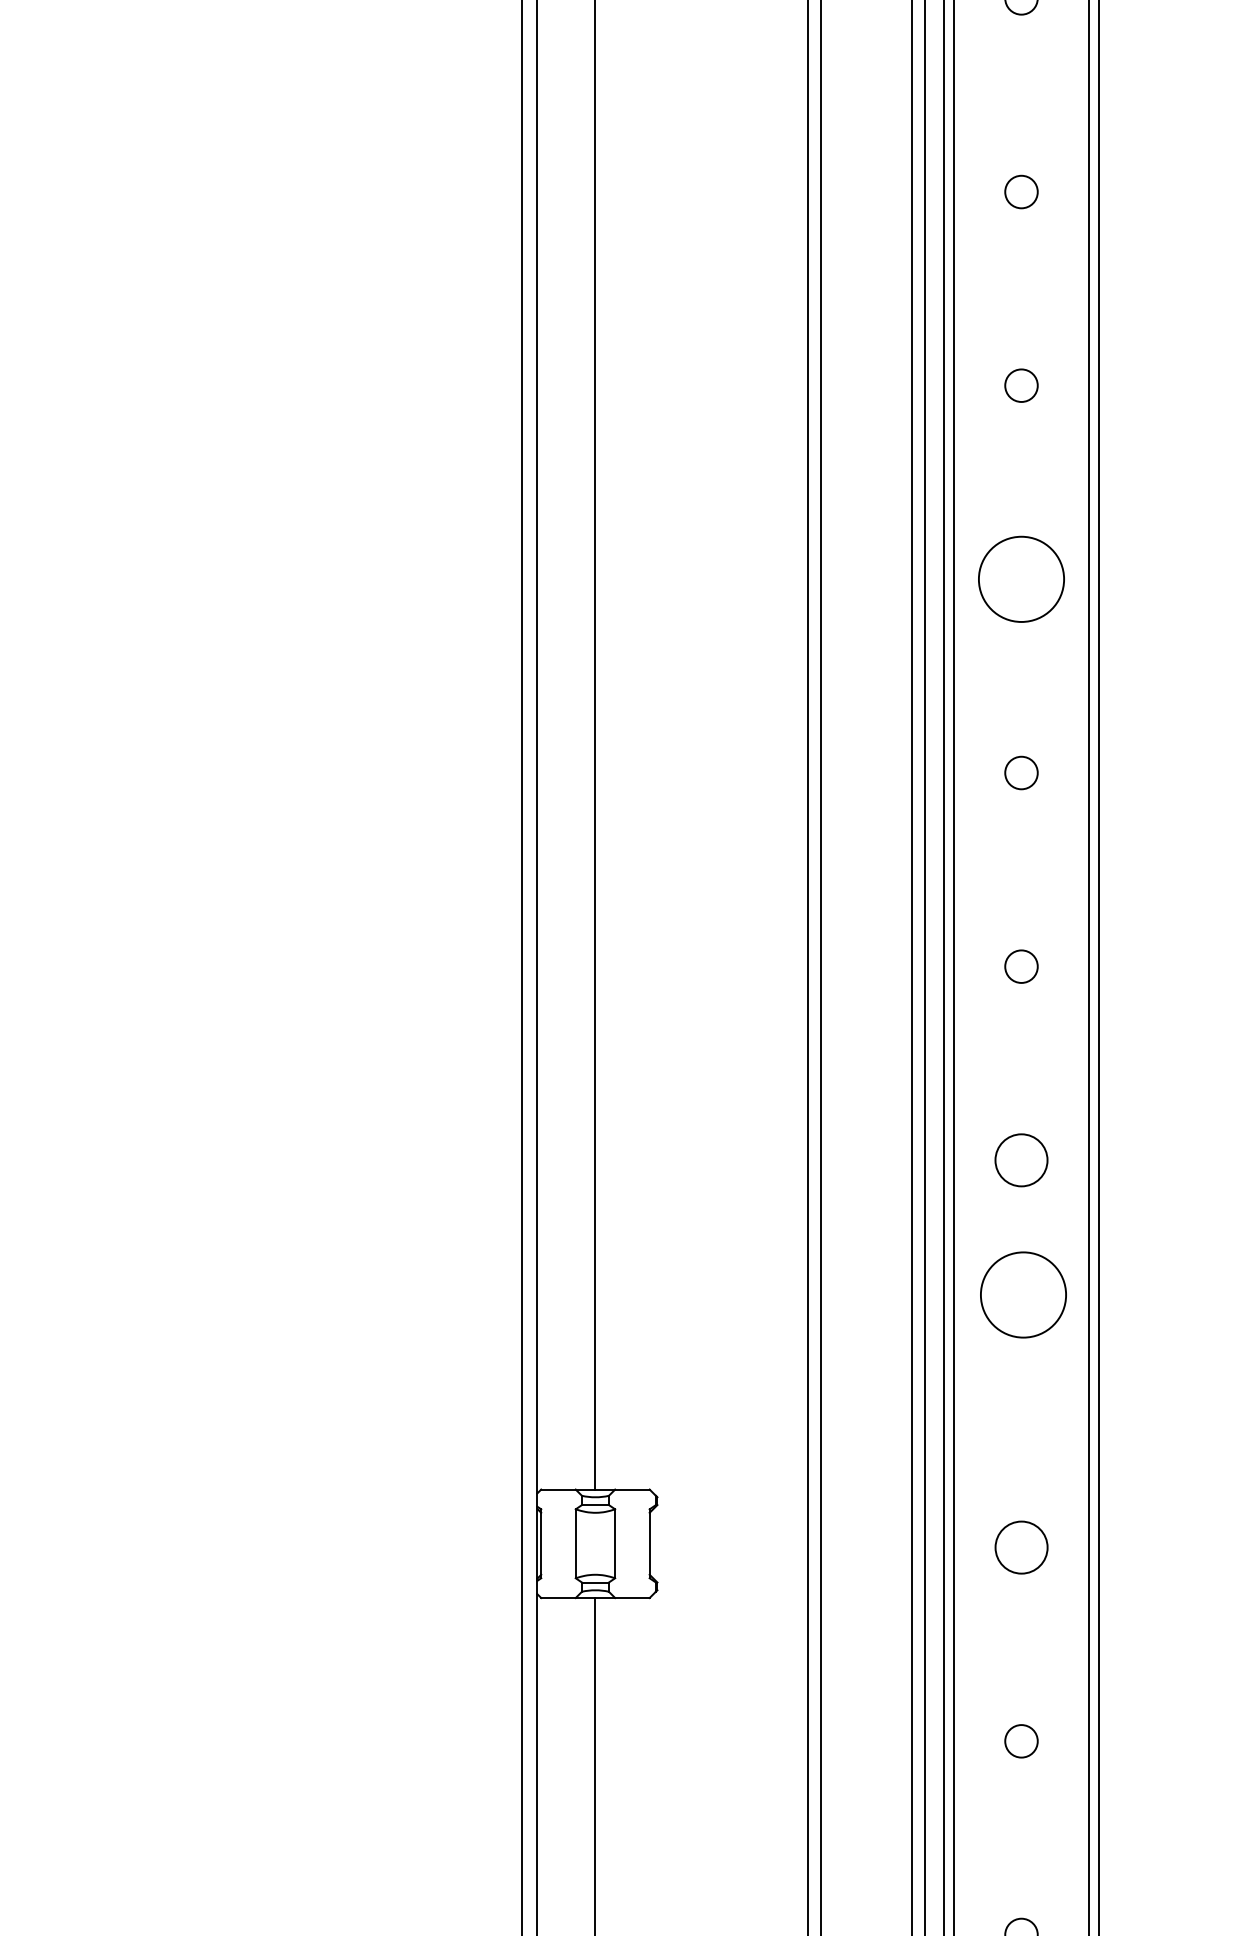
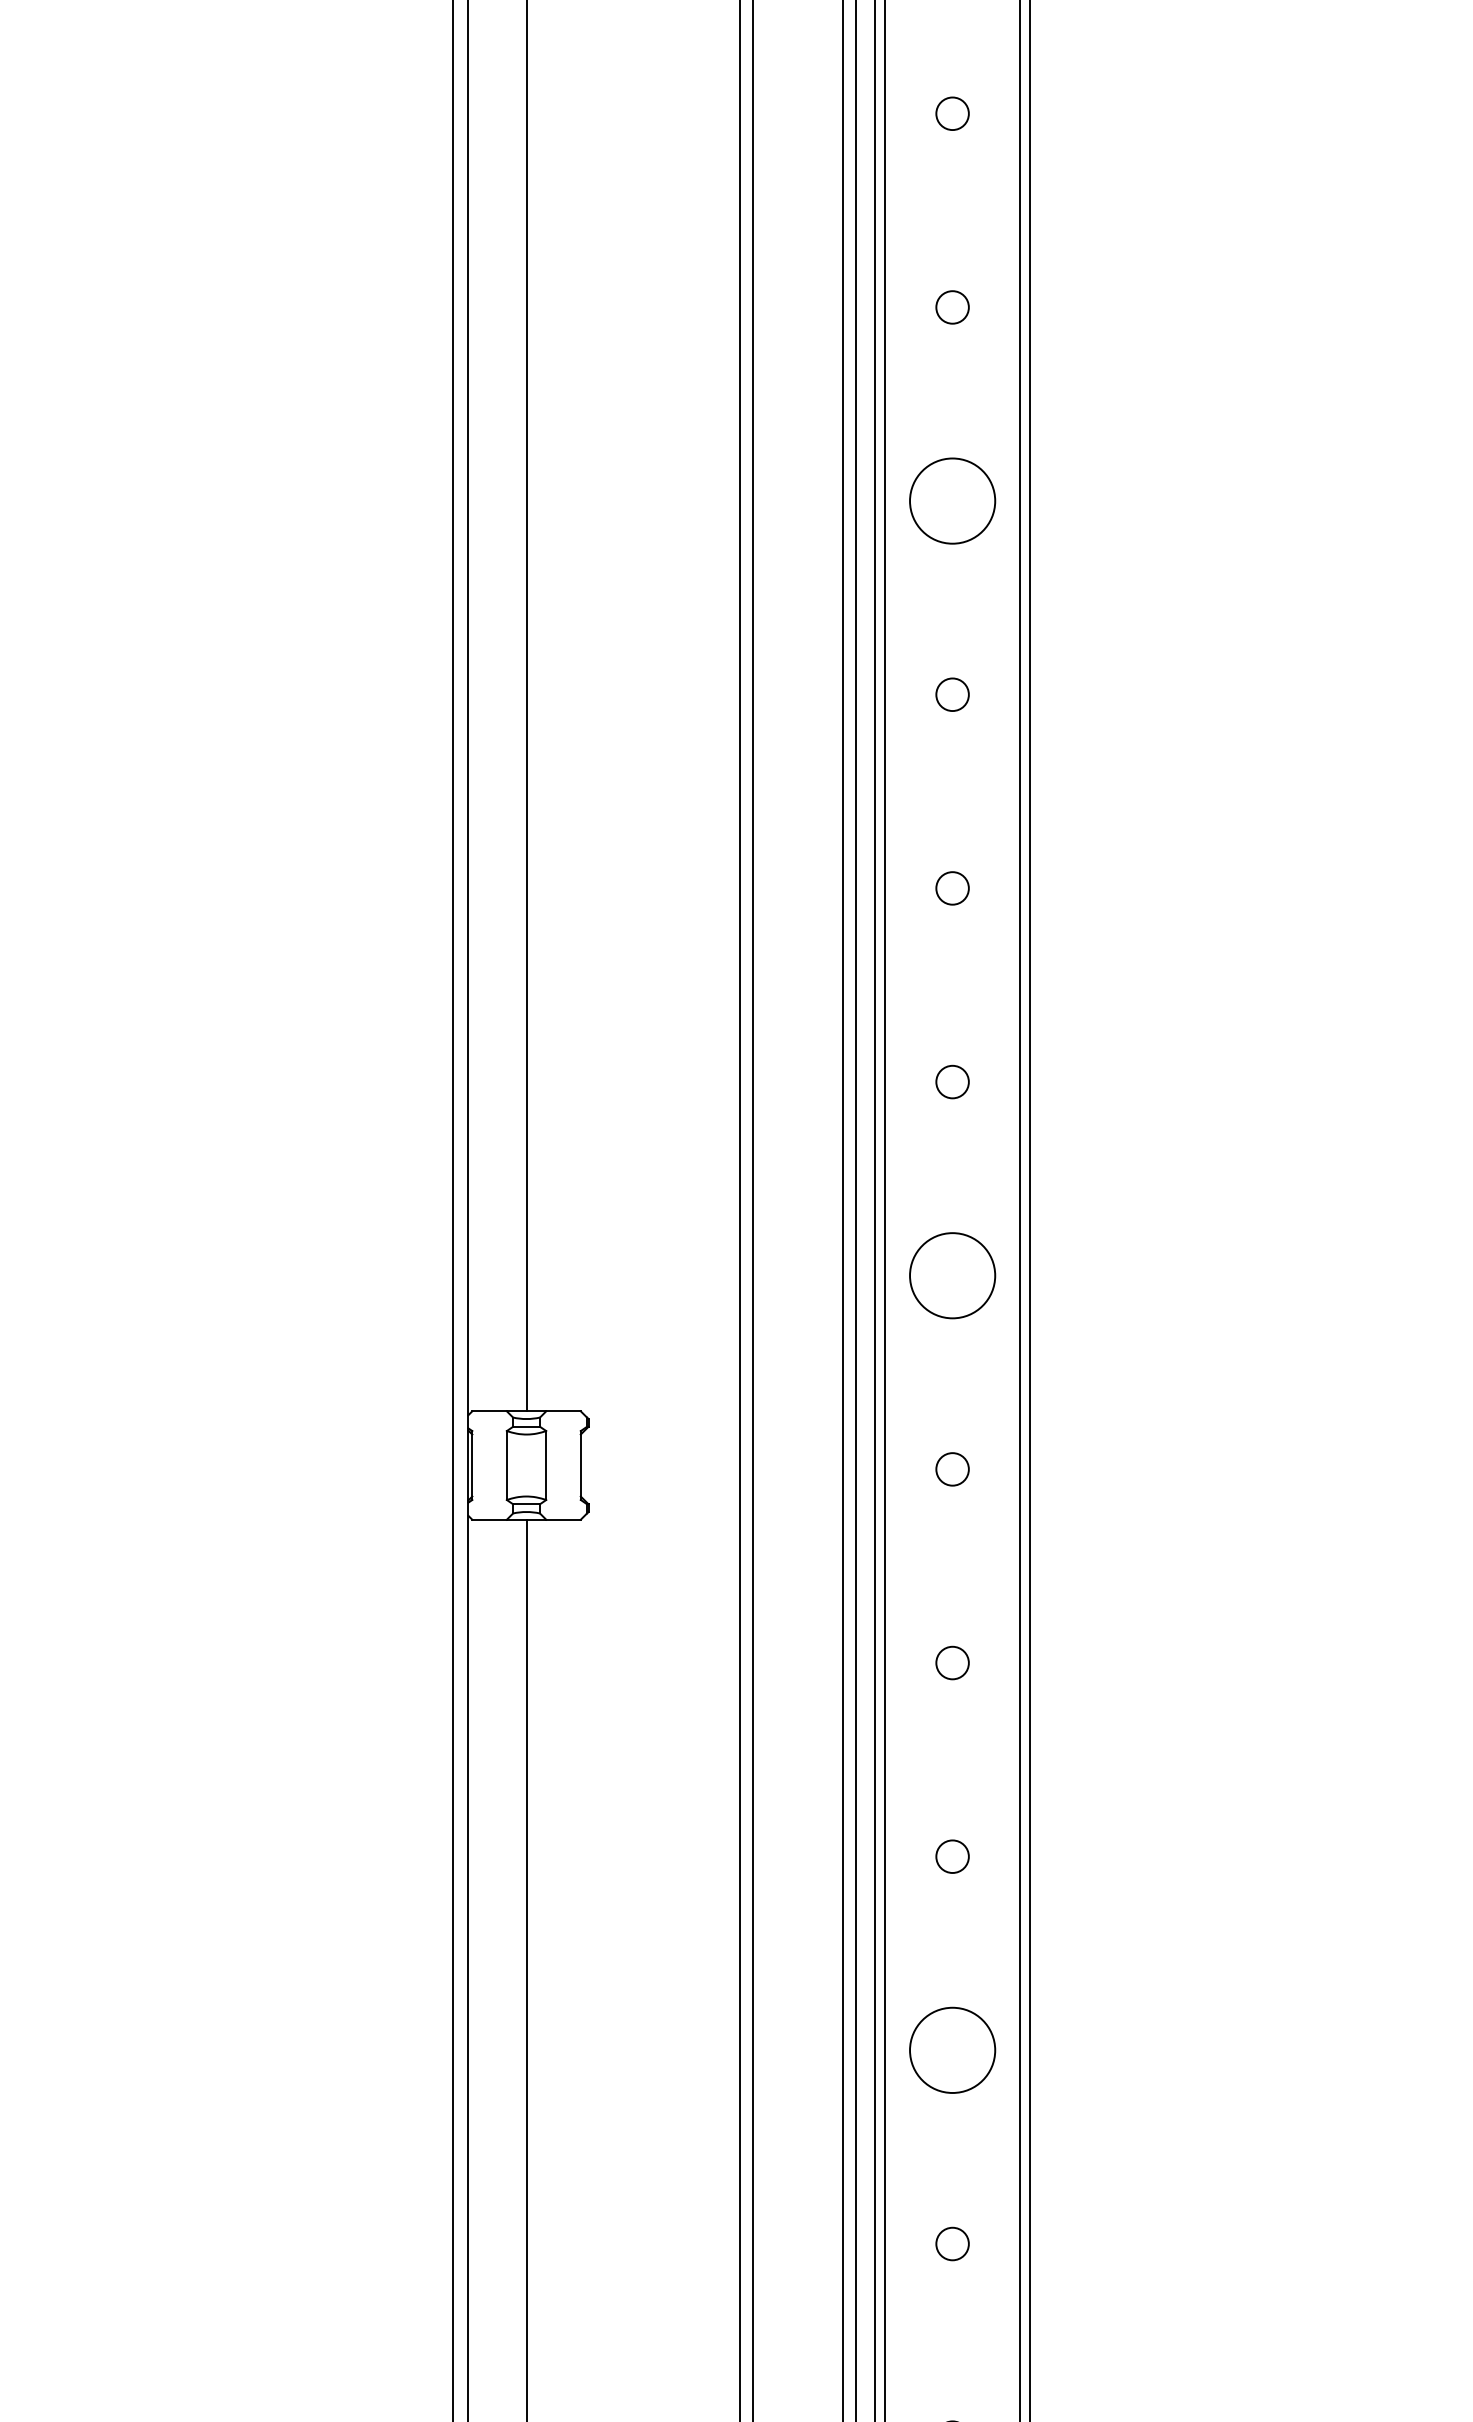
circle: (1021, 1159) -> (952, 1081), size x0.62
circle: (1023, 1294) -> (952, 1275), moved
circle: (1021, 1547) -> (952, 1469), size x0.62

